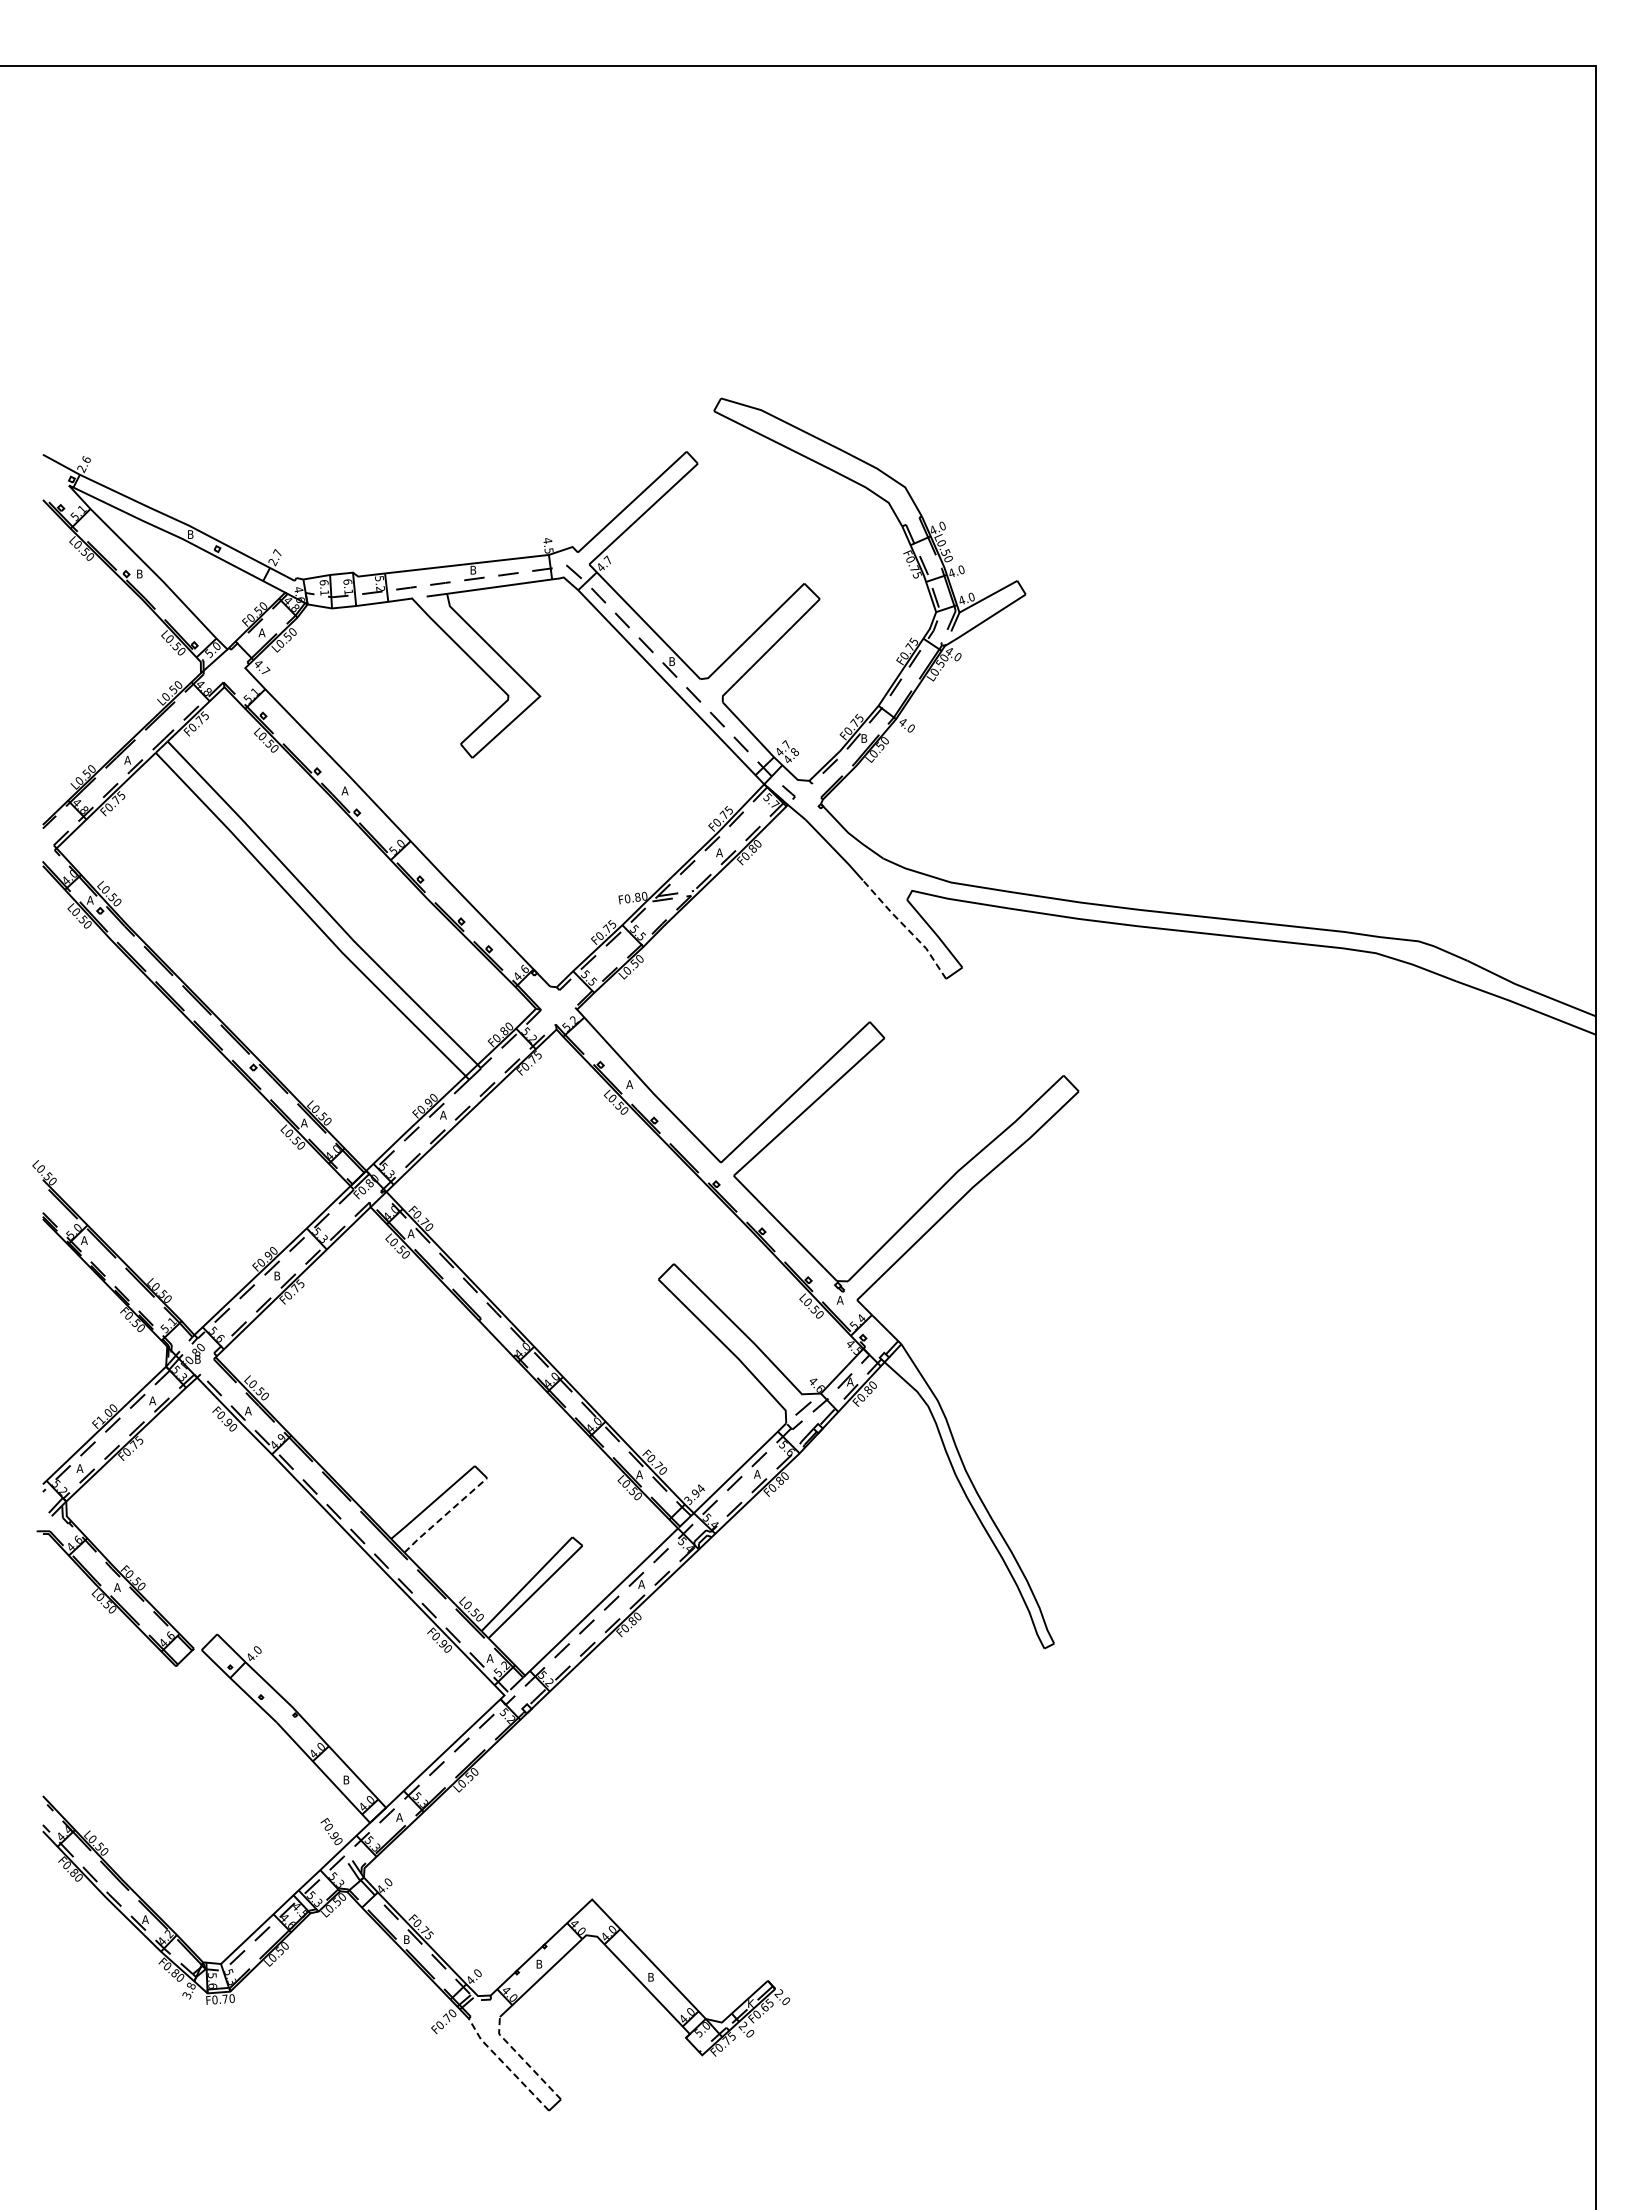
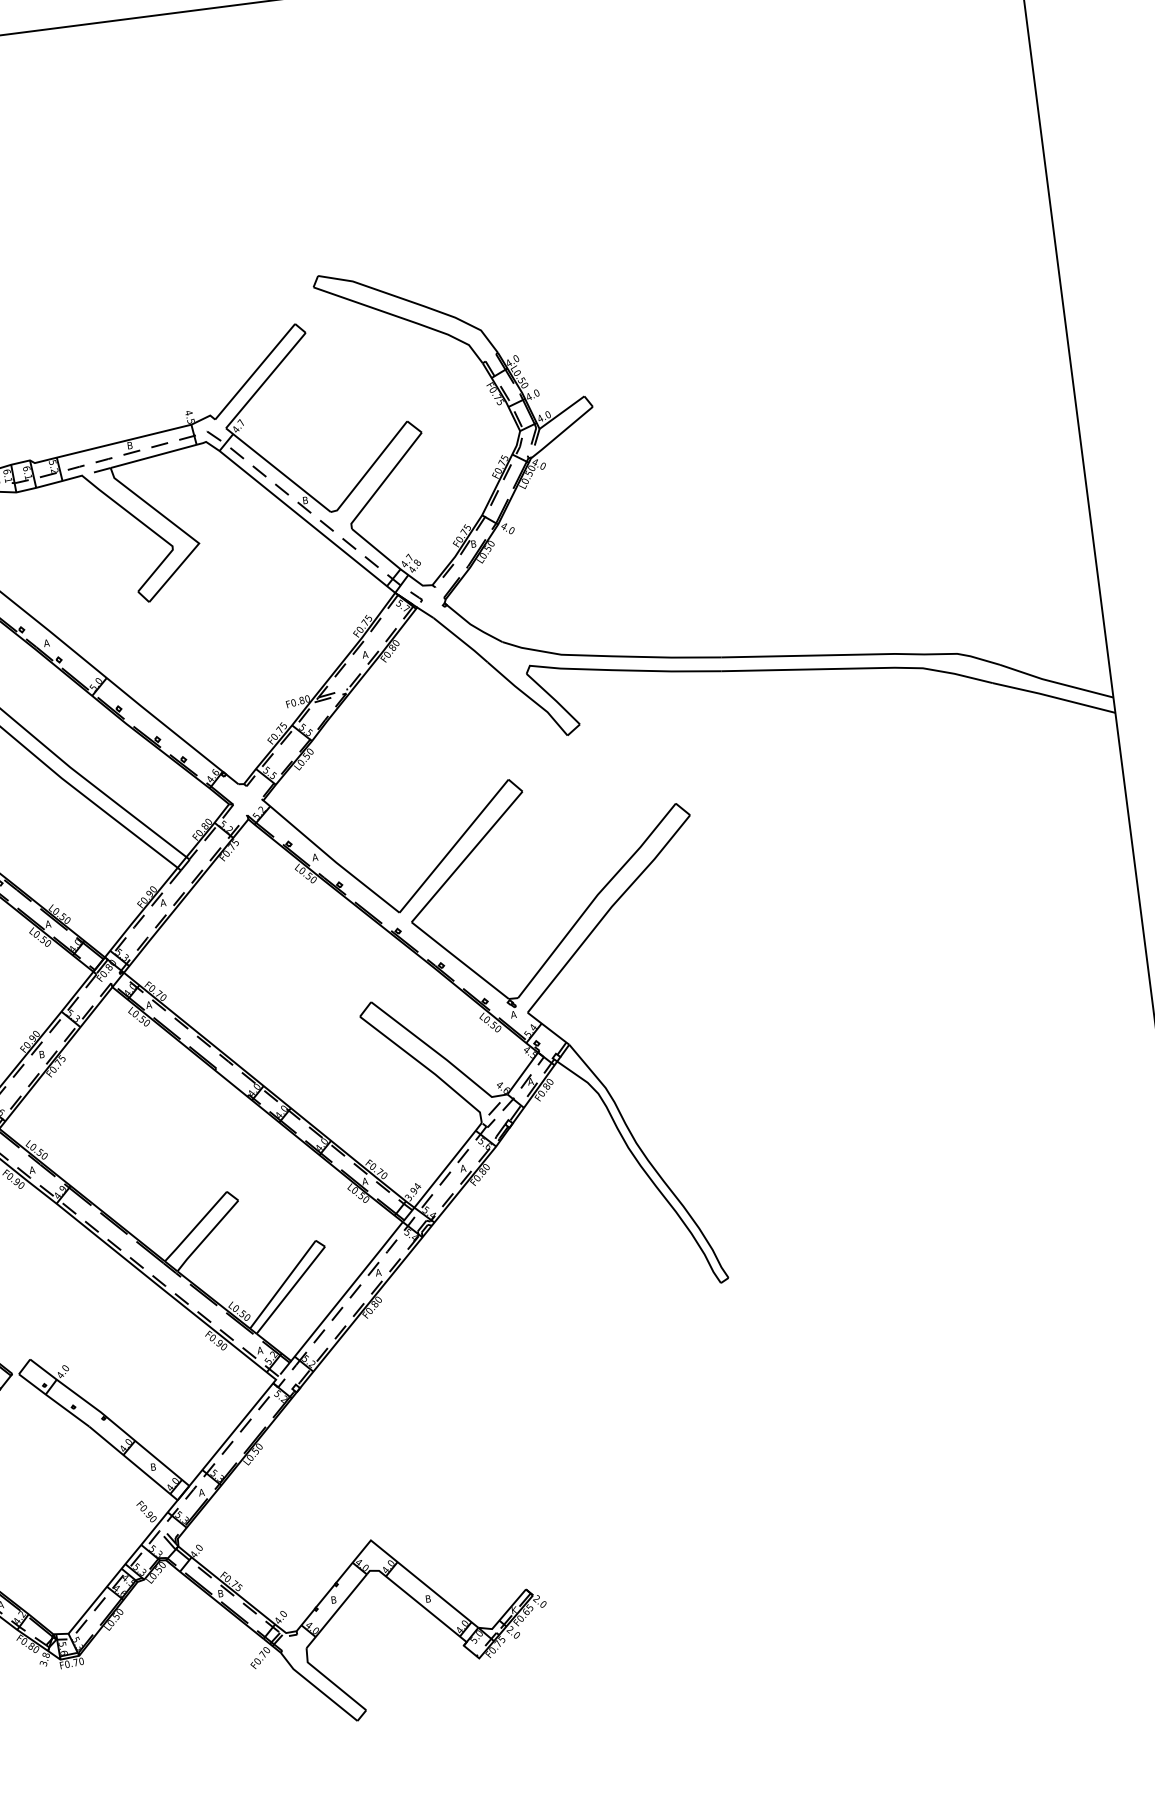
line: (906, 927) -> (529, 696), dashed -> solid
line: (445, 1515) -> (207, 1236), dashed -> solid
line: (523, 2059) -> (330, 1681), dashed -> solid
line: (505, 2065) -> (316, 1687), dashed -> solid

